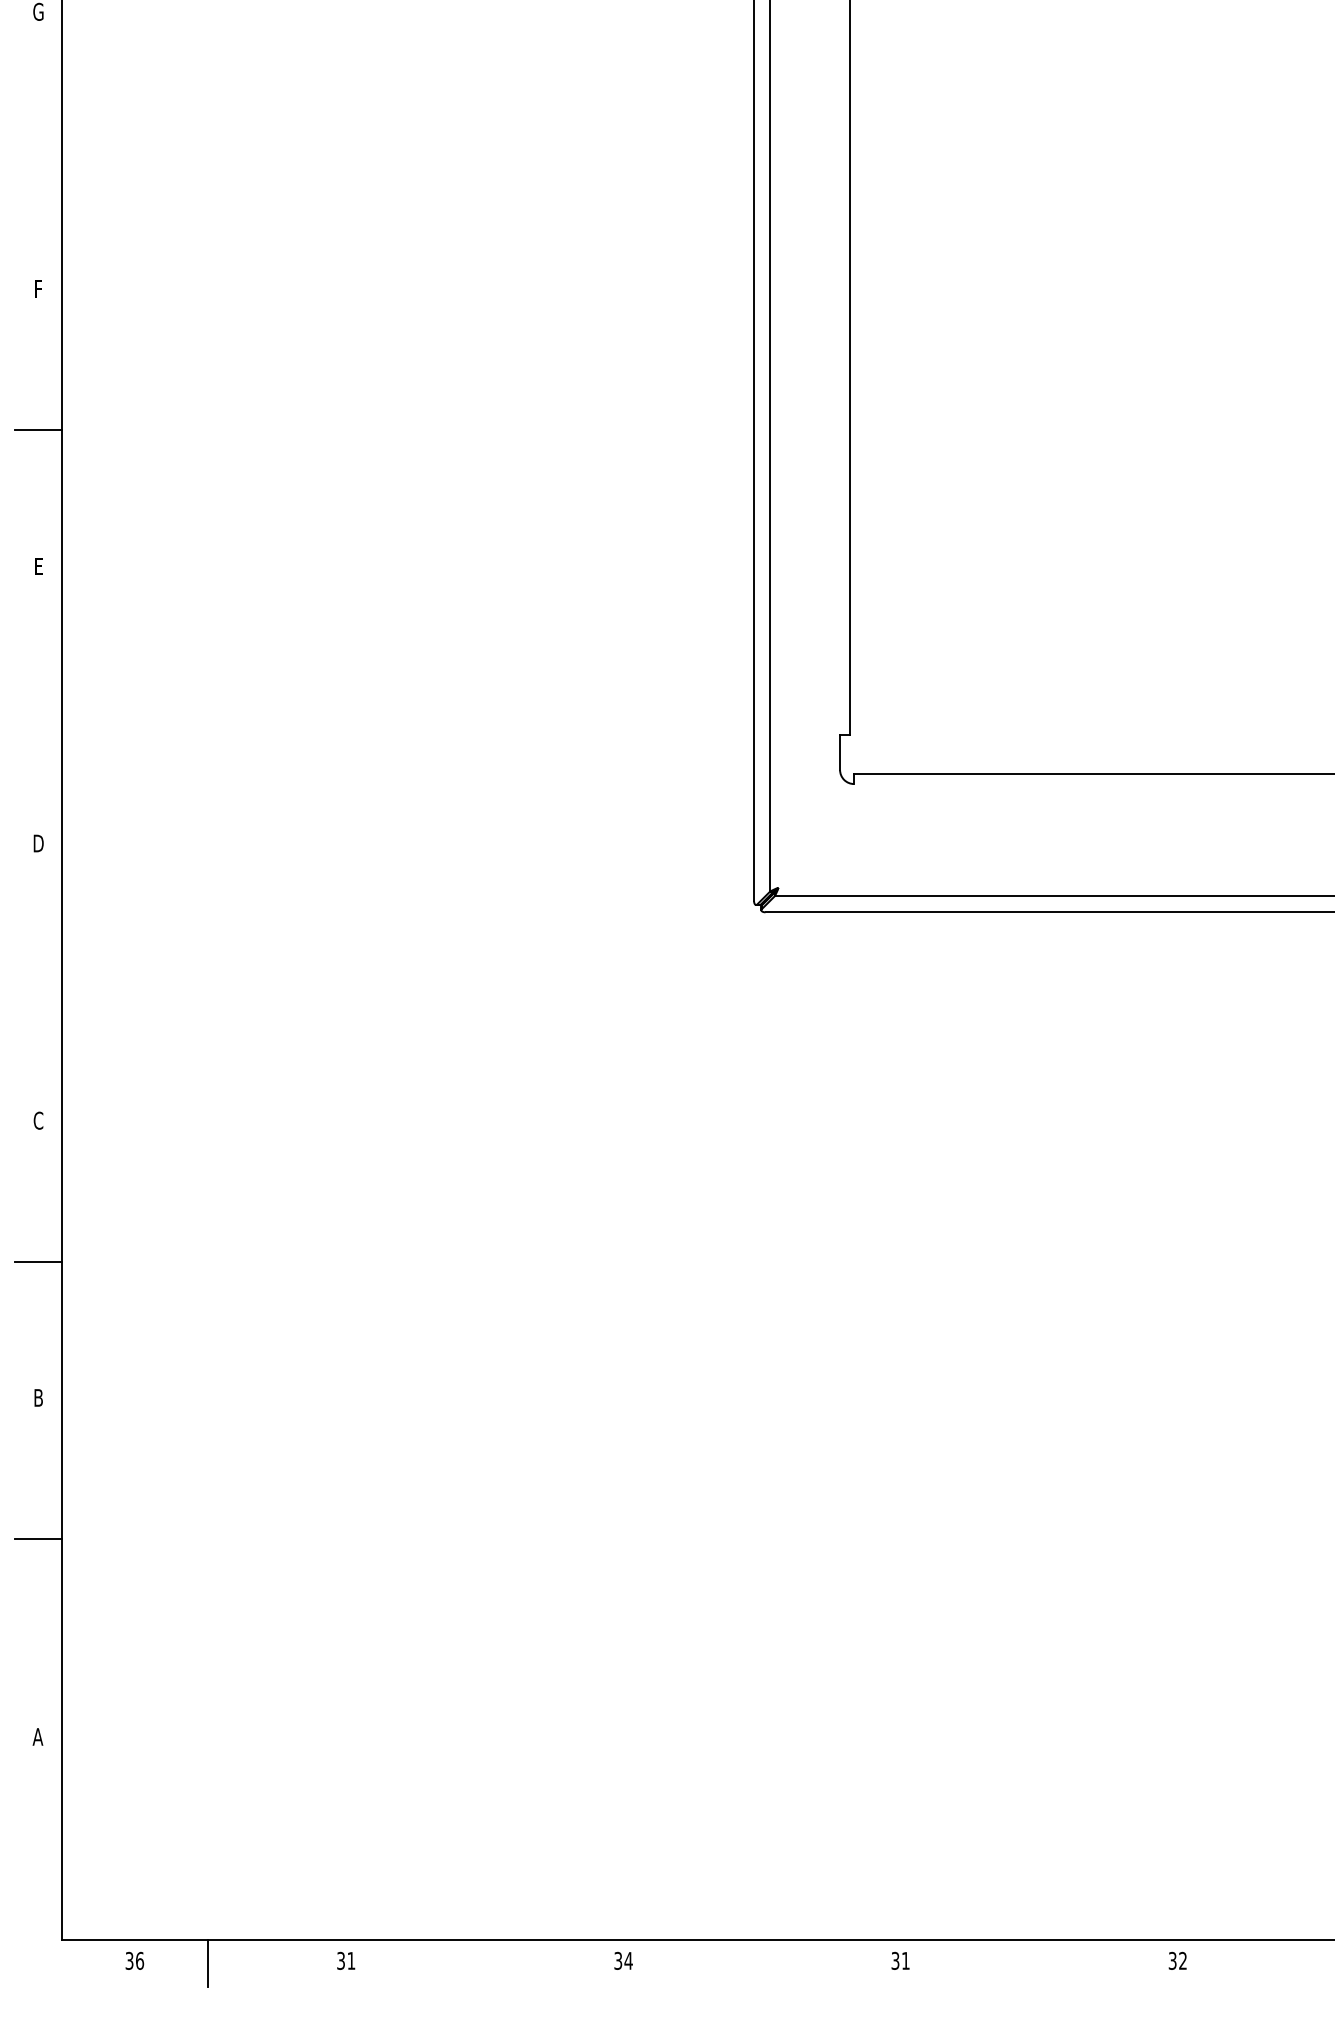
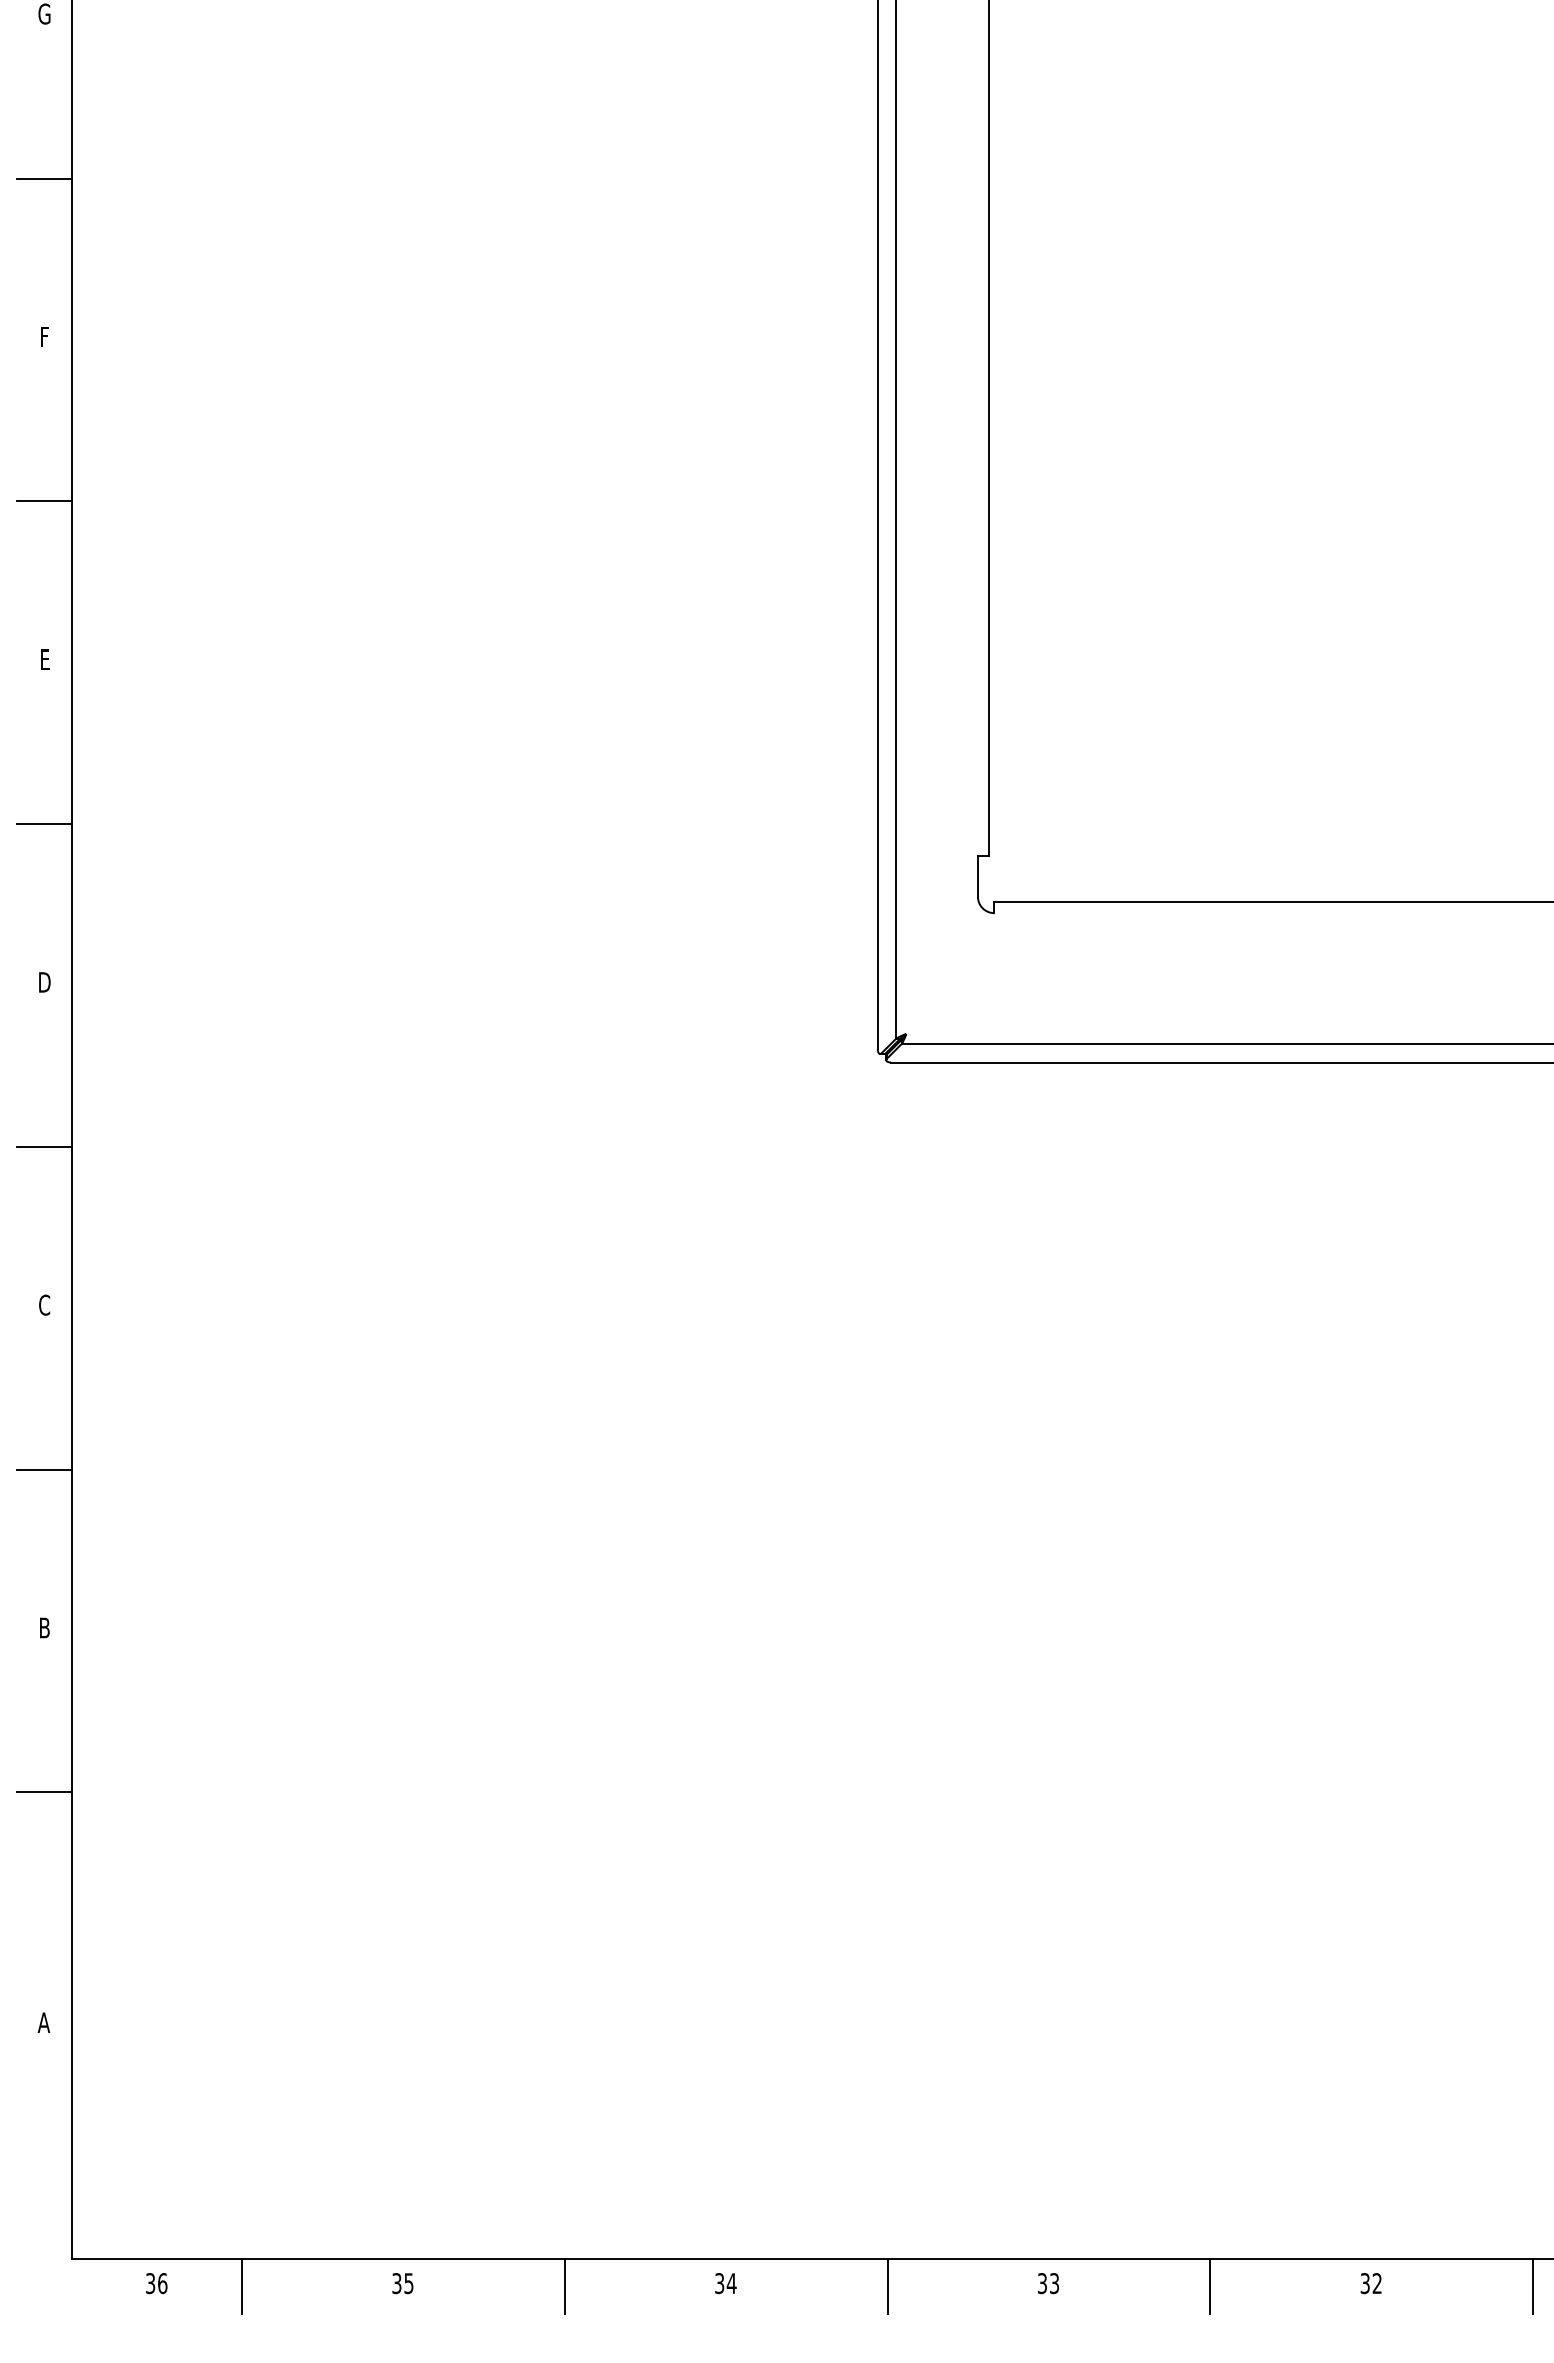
line: (38, 153) -> (44, 178), added
line: (38, 707) -> (44, 824), added
line: (38, 984) -> (44, 1146), added
text: (351, 1960) -> (408, 2283), 31 -> 35
text: (905, 1960) -> (1054, 2283), 31 -> 33
line: (485, 1963) -> (564, 2286), added
line: (762, 1963) -> (887, 2286), added
line: (1039, 1963) -> (1210, 2286), added
line: (1317, 1963) -> (1533, 2286), added

